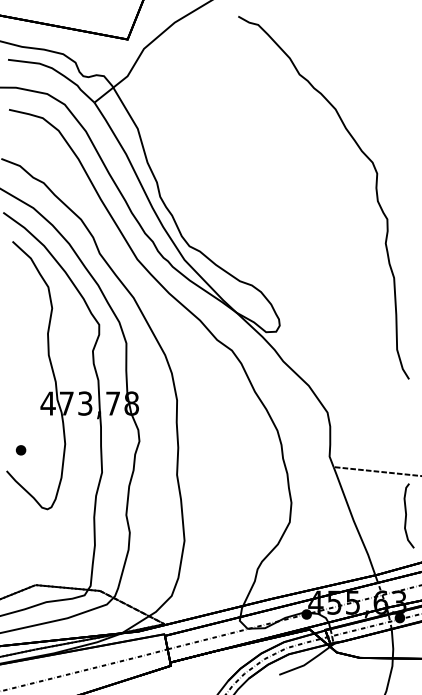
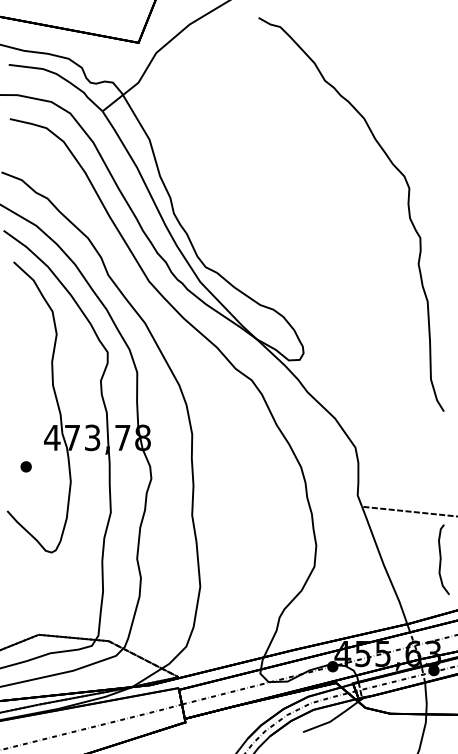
part: (20, 450) -> (25, 467), moved

